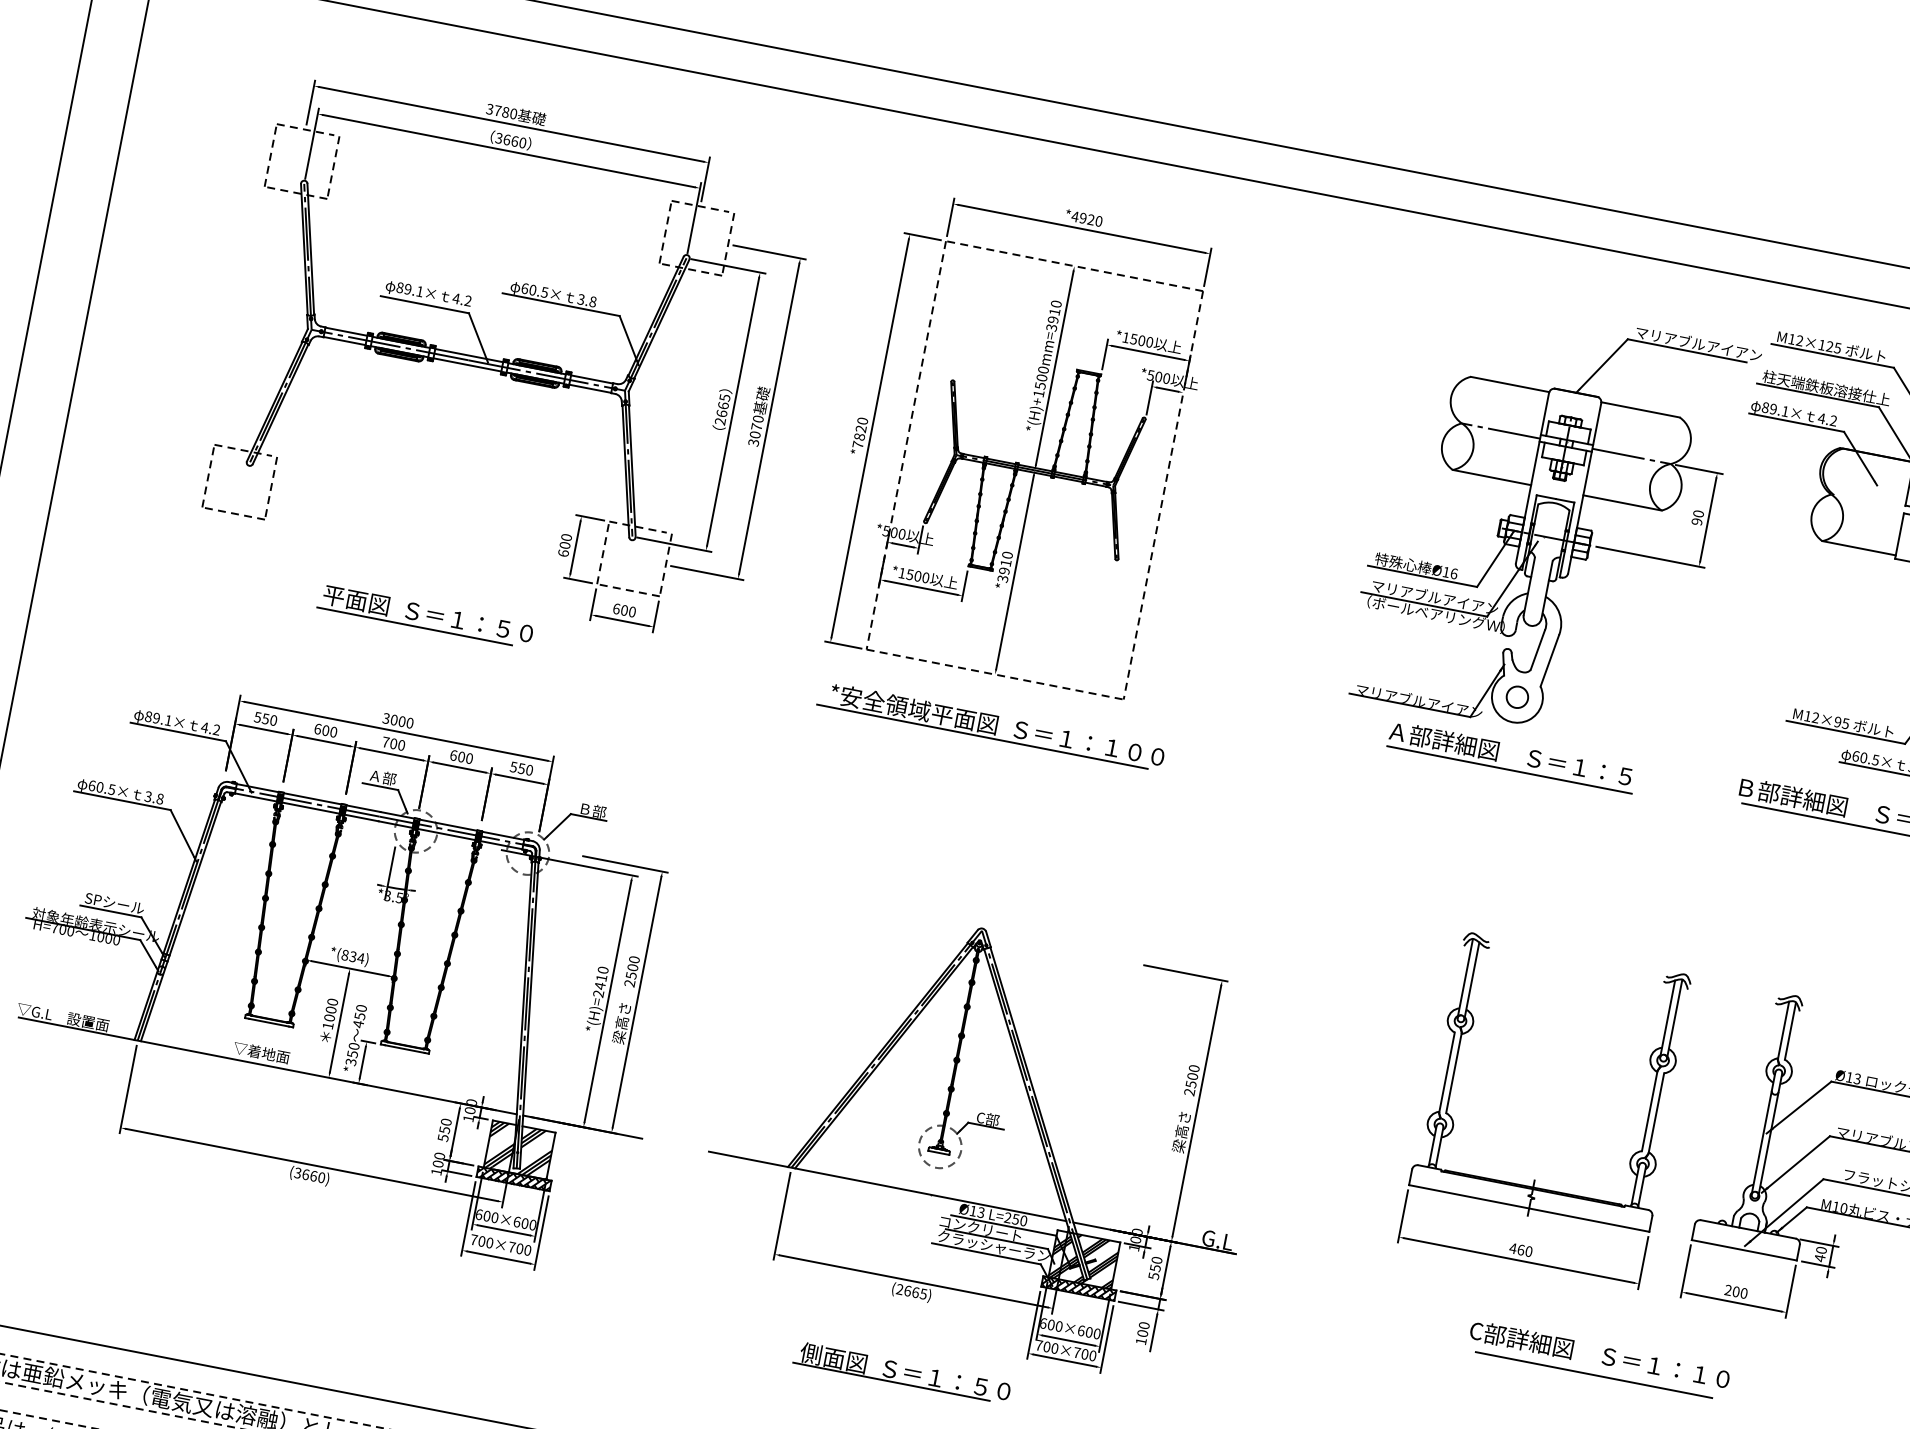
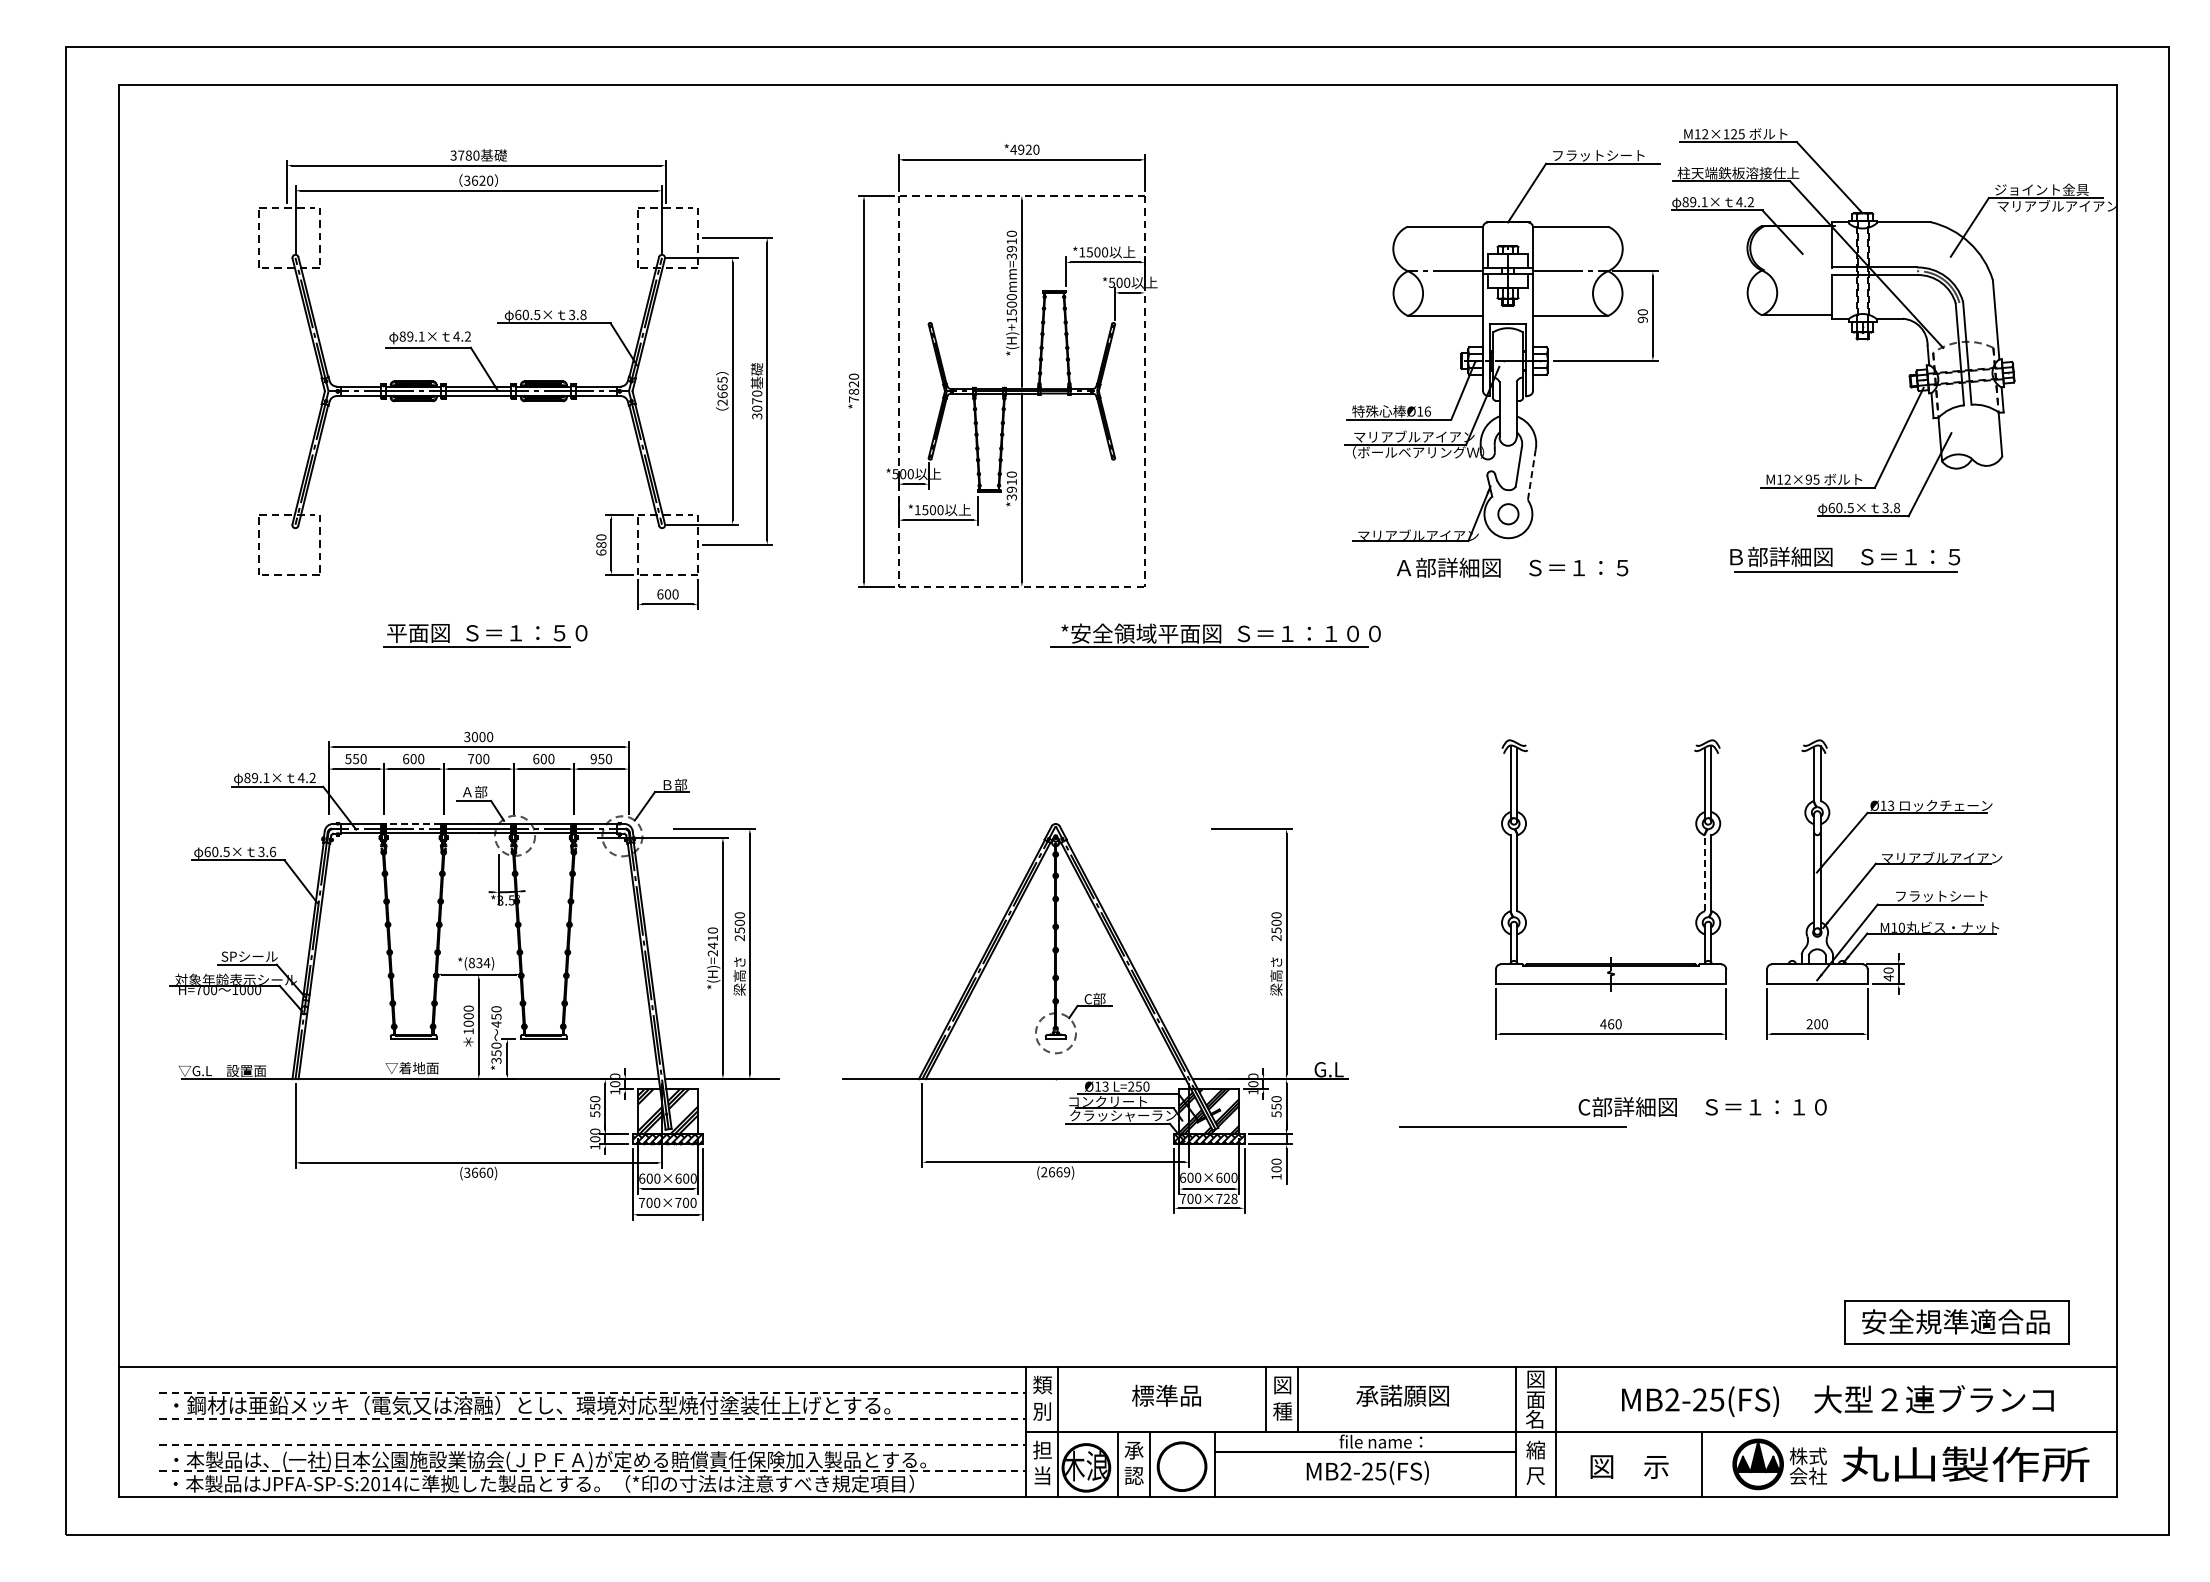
text: (514, 141) -> (482, 180), 3660 -> 3620
text: (1698, 344) -> (1612, 155), マリアブルアイアン -> フラットシート
text: (565, 544) -> (601, 544), 600 -> 680
line: (1549, 660) -> (1531, 474), solid -> dashed
part: (991, 726) -> (1215, 635), moved
text: (513, 766) -> (593, 758), 550 -> 950
line: (1509, 769) -> (1514, 582), removed
text: (159, 798) -> (272, 851), 3.8 -> 3.6
line: (312, 798) -> (413, 824), solid -> dashed
line: (1649, 1110) -> (1704, 872), solid -> dashed
text: (924, 1294) -> (1067, 1172), (2665) -> (2669)
text: (1088, 1354) -> (1230, 1198), 700×700 -> 700×728
part: (902, 1372) -> (1061, 1248), removed
line: (1593, 1374) -> (1512, 1126), moved

